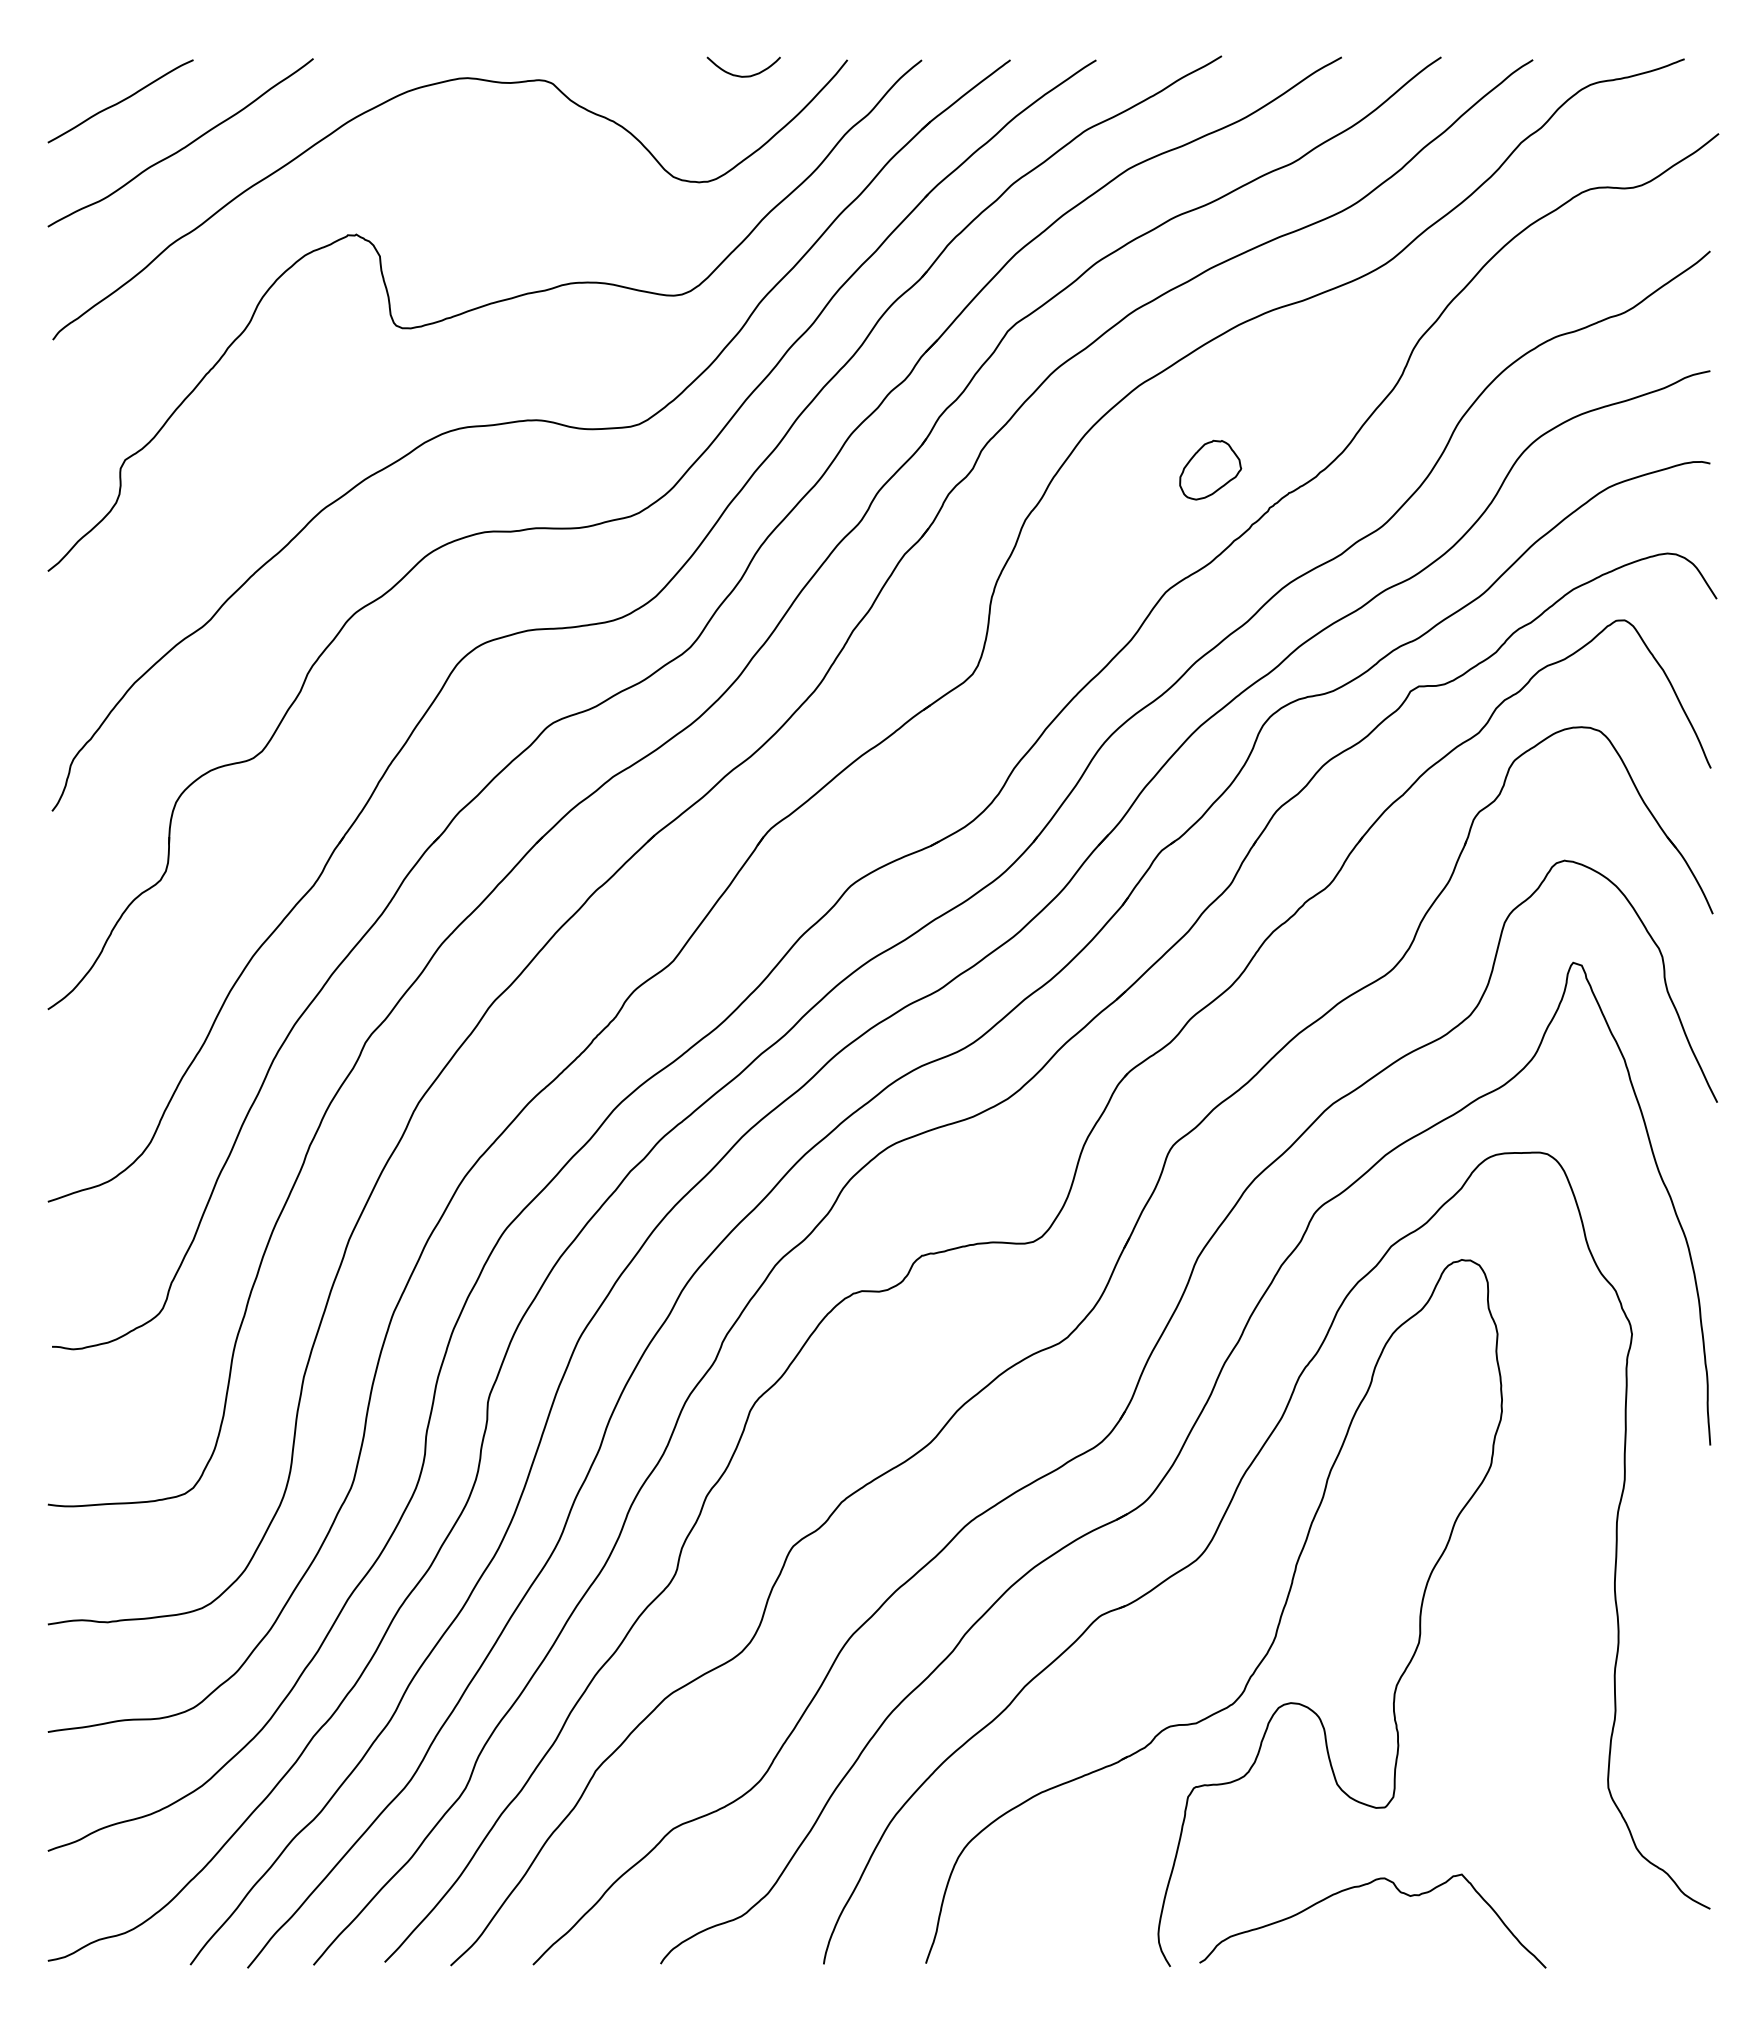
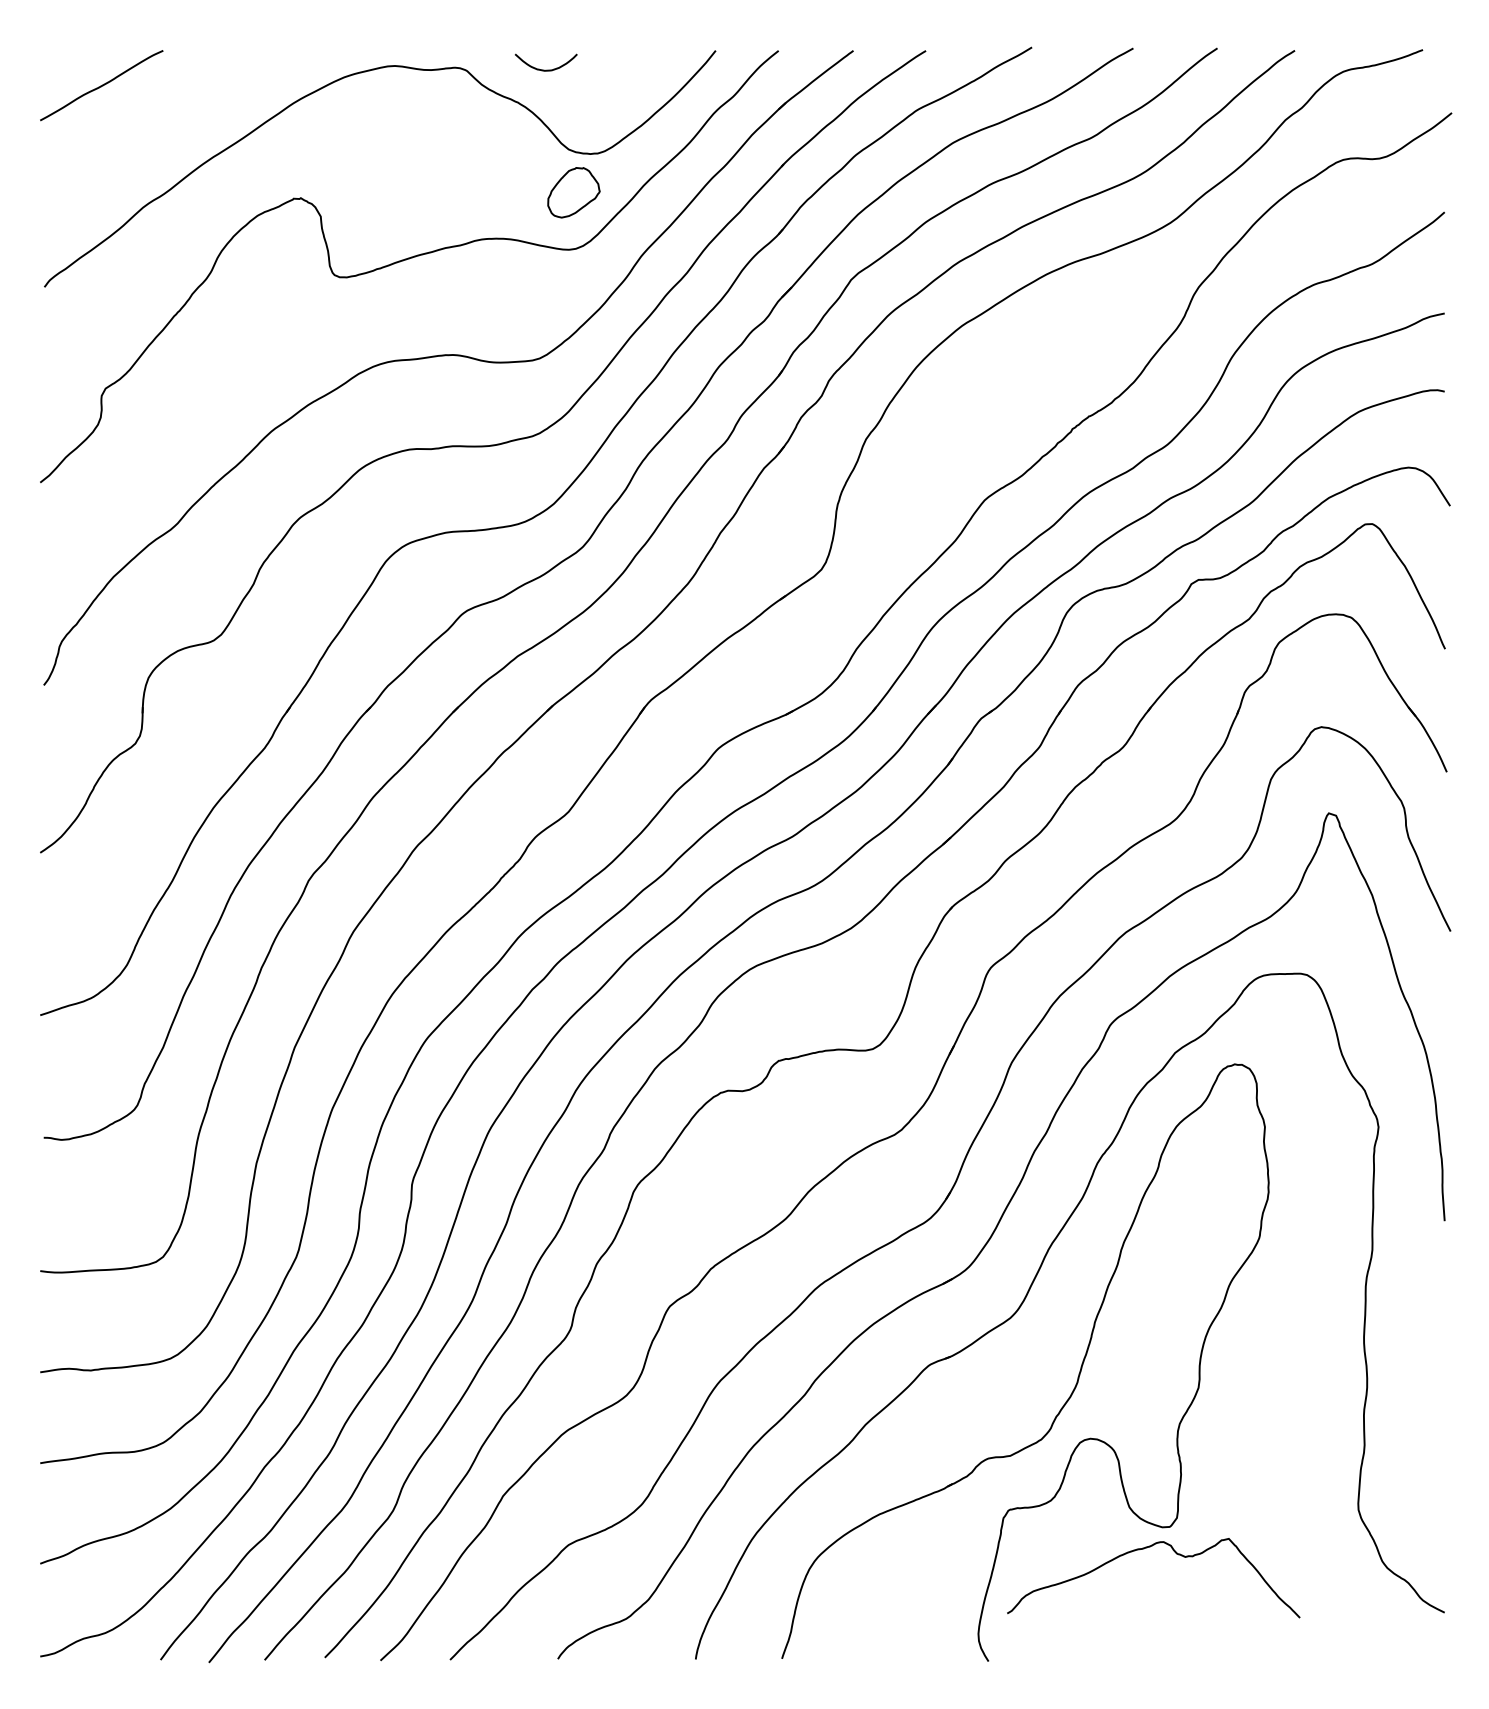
curve: (743, 75) -> (545, 69), moved
curve: (182, 147) -> (153, 124), removed
part: (1210, 469) -> (573, 192), moved
curve: (1362, 1886) -> (1144, 1548), moved

